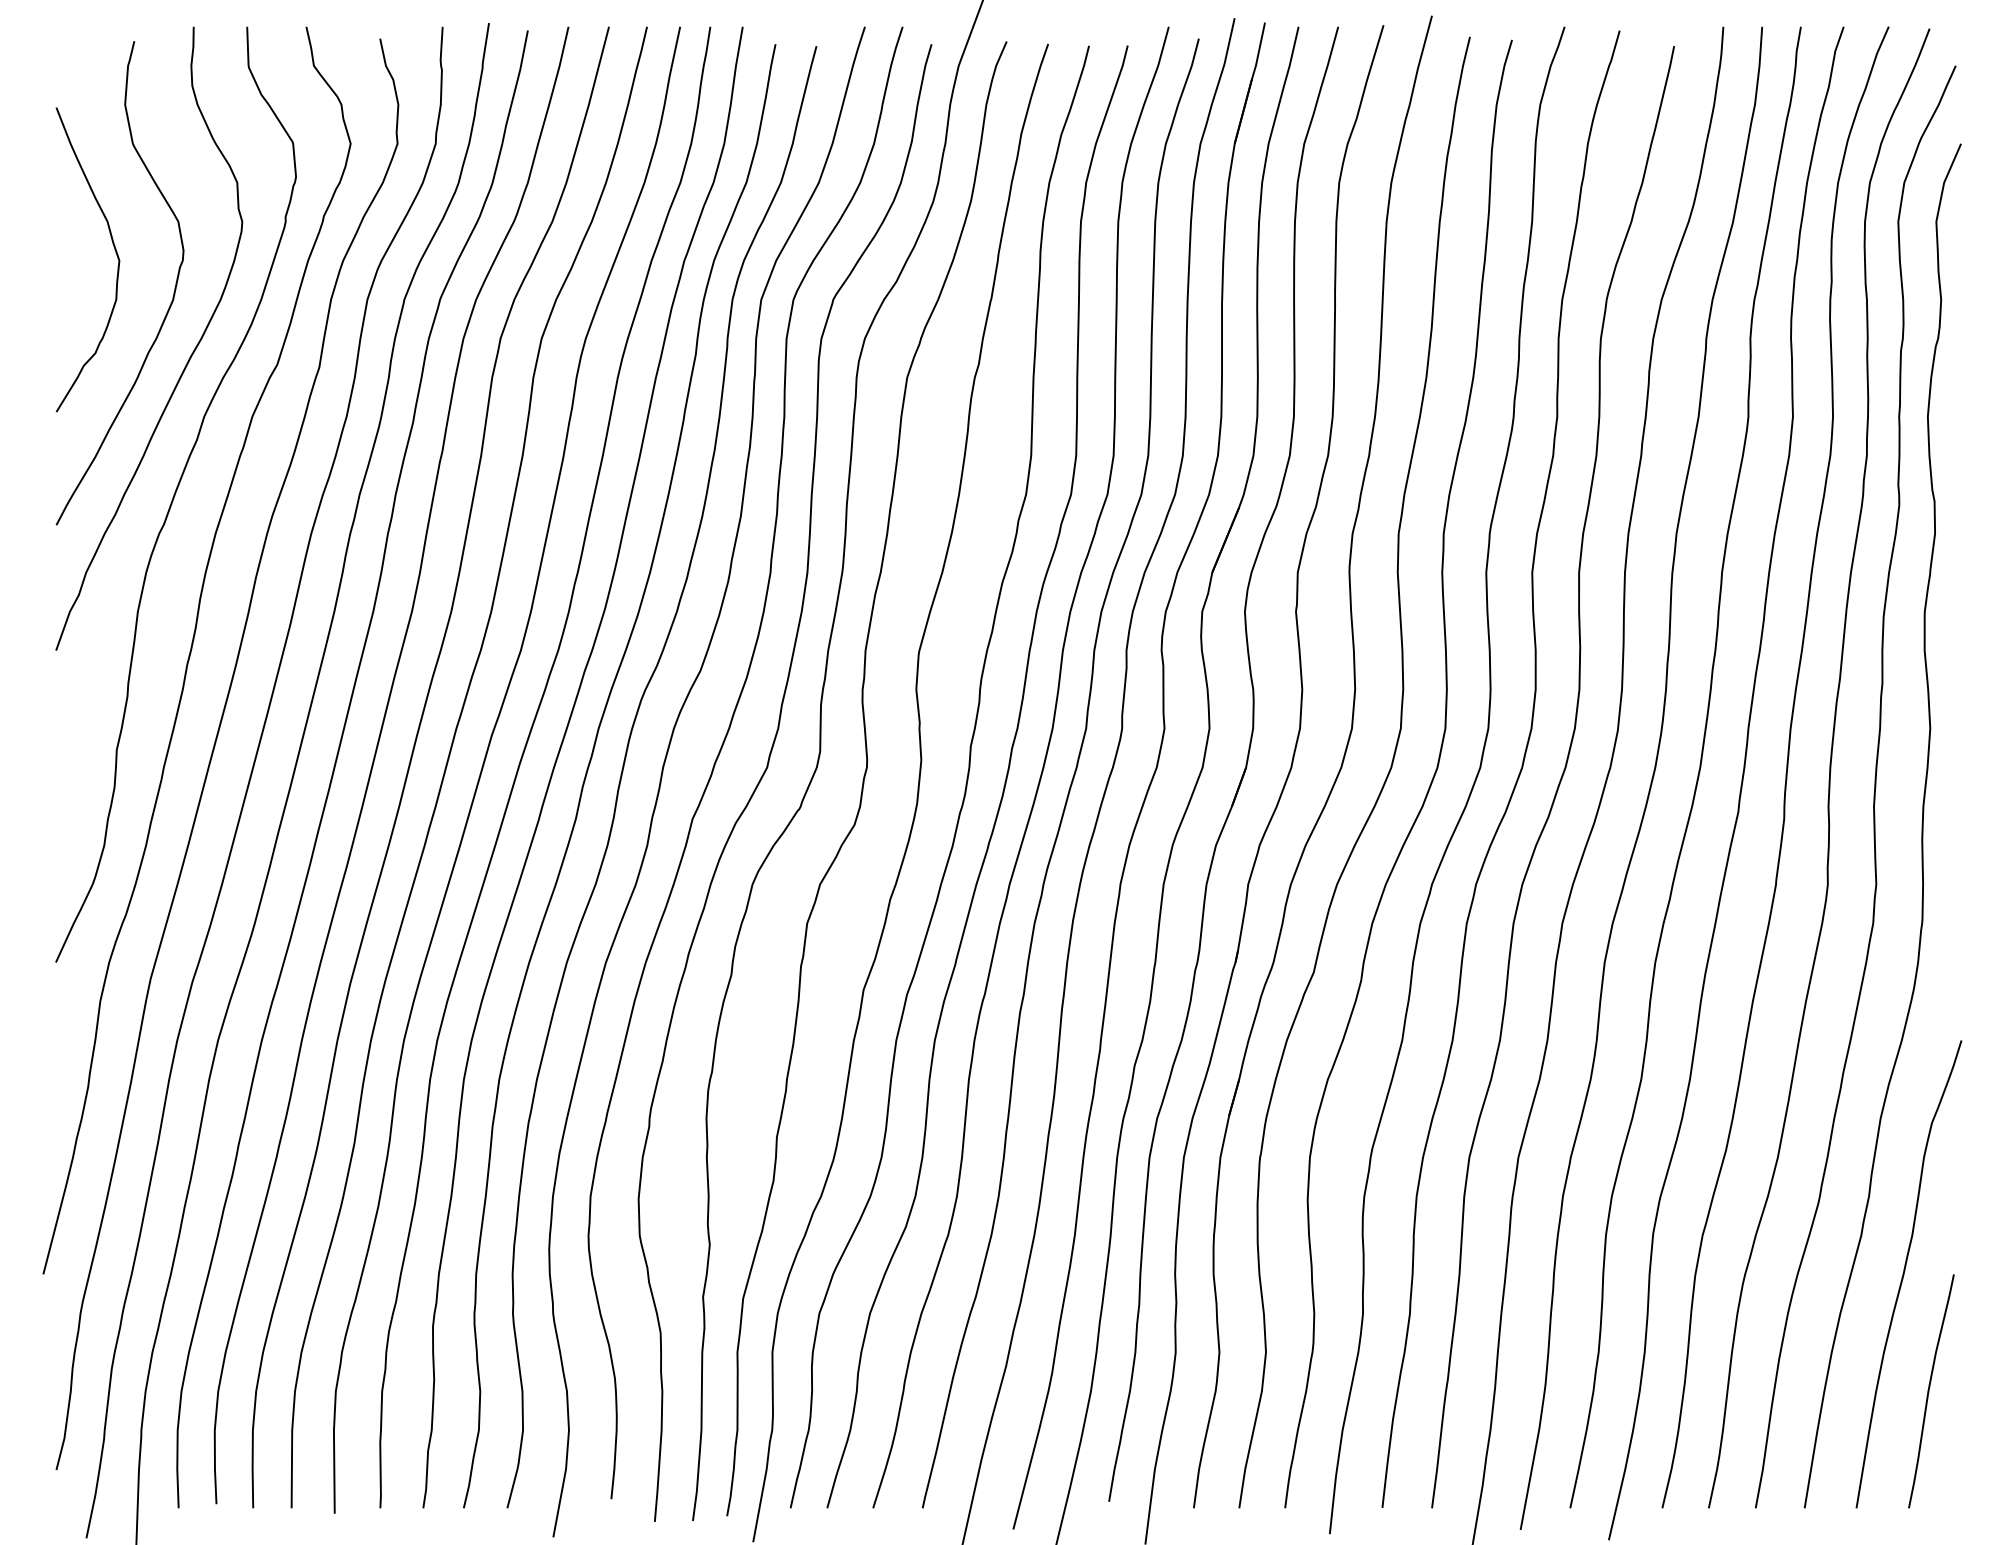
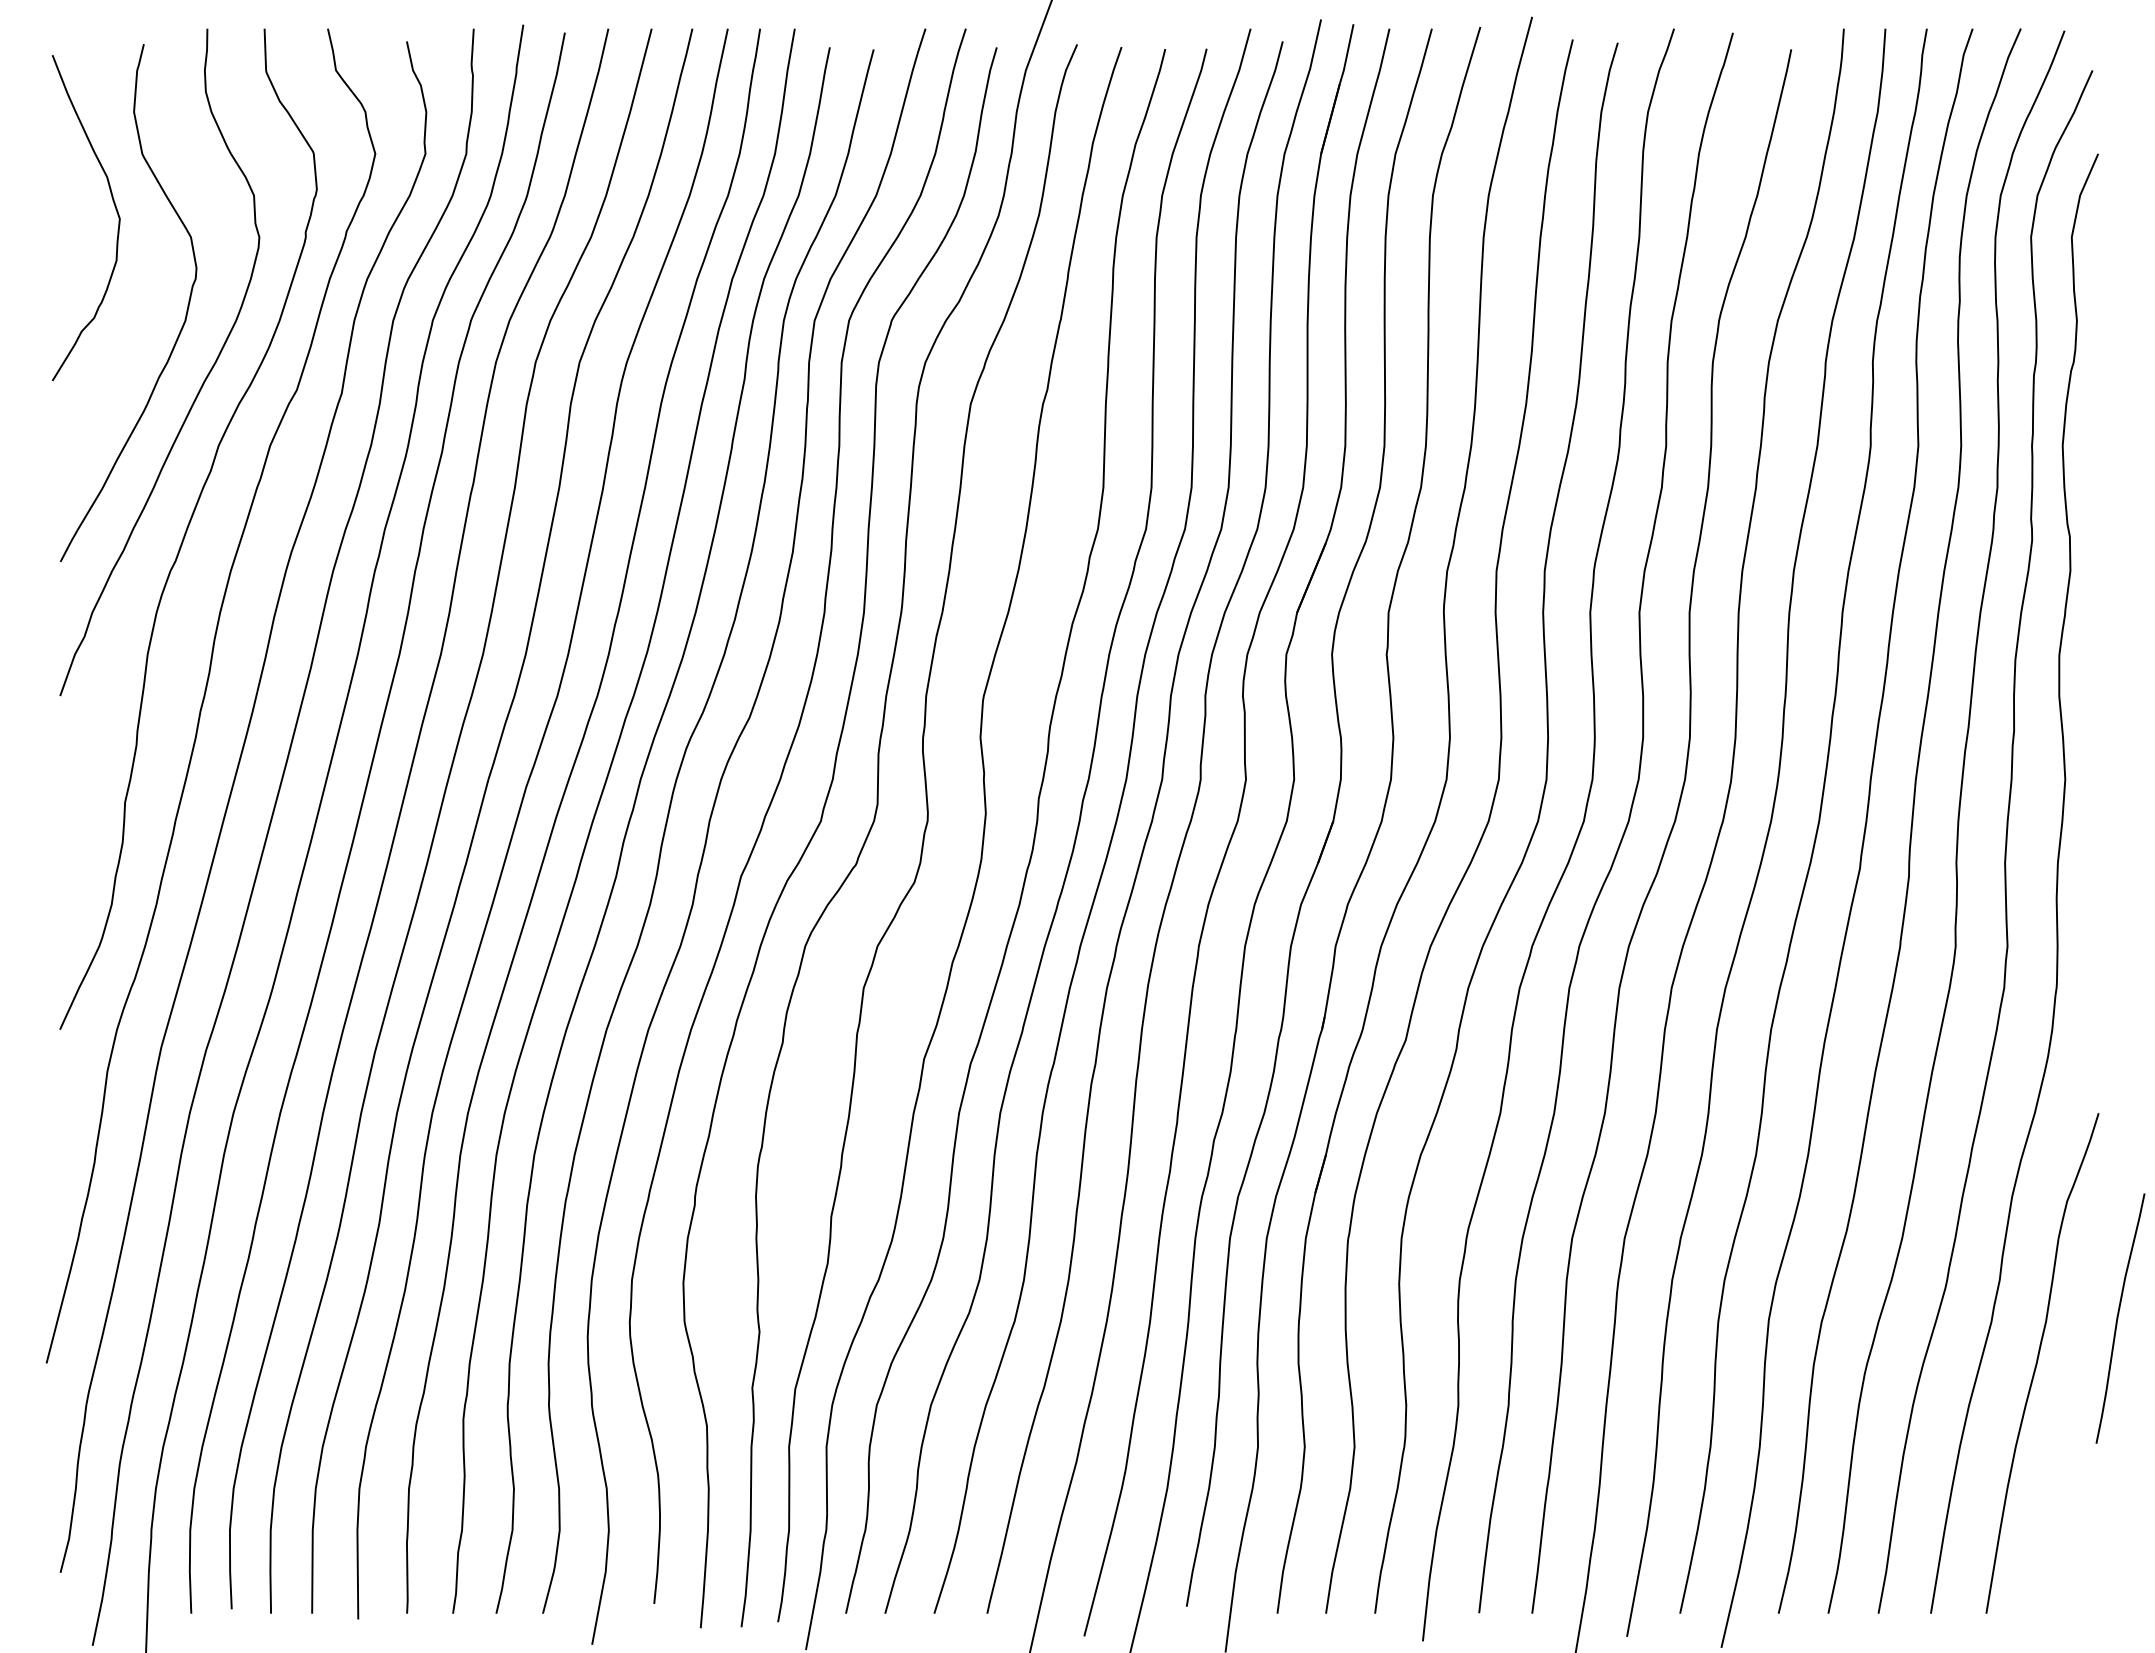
curve: (115, 251) -> (115, 209), moved
curve: (1929, 1391) -> (2118, 1318), moved

